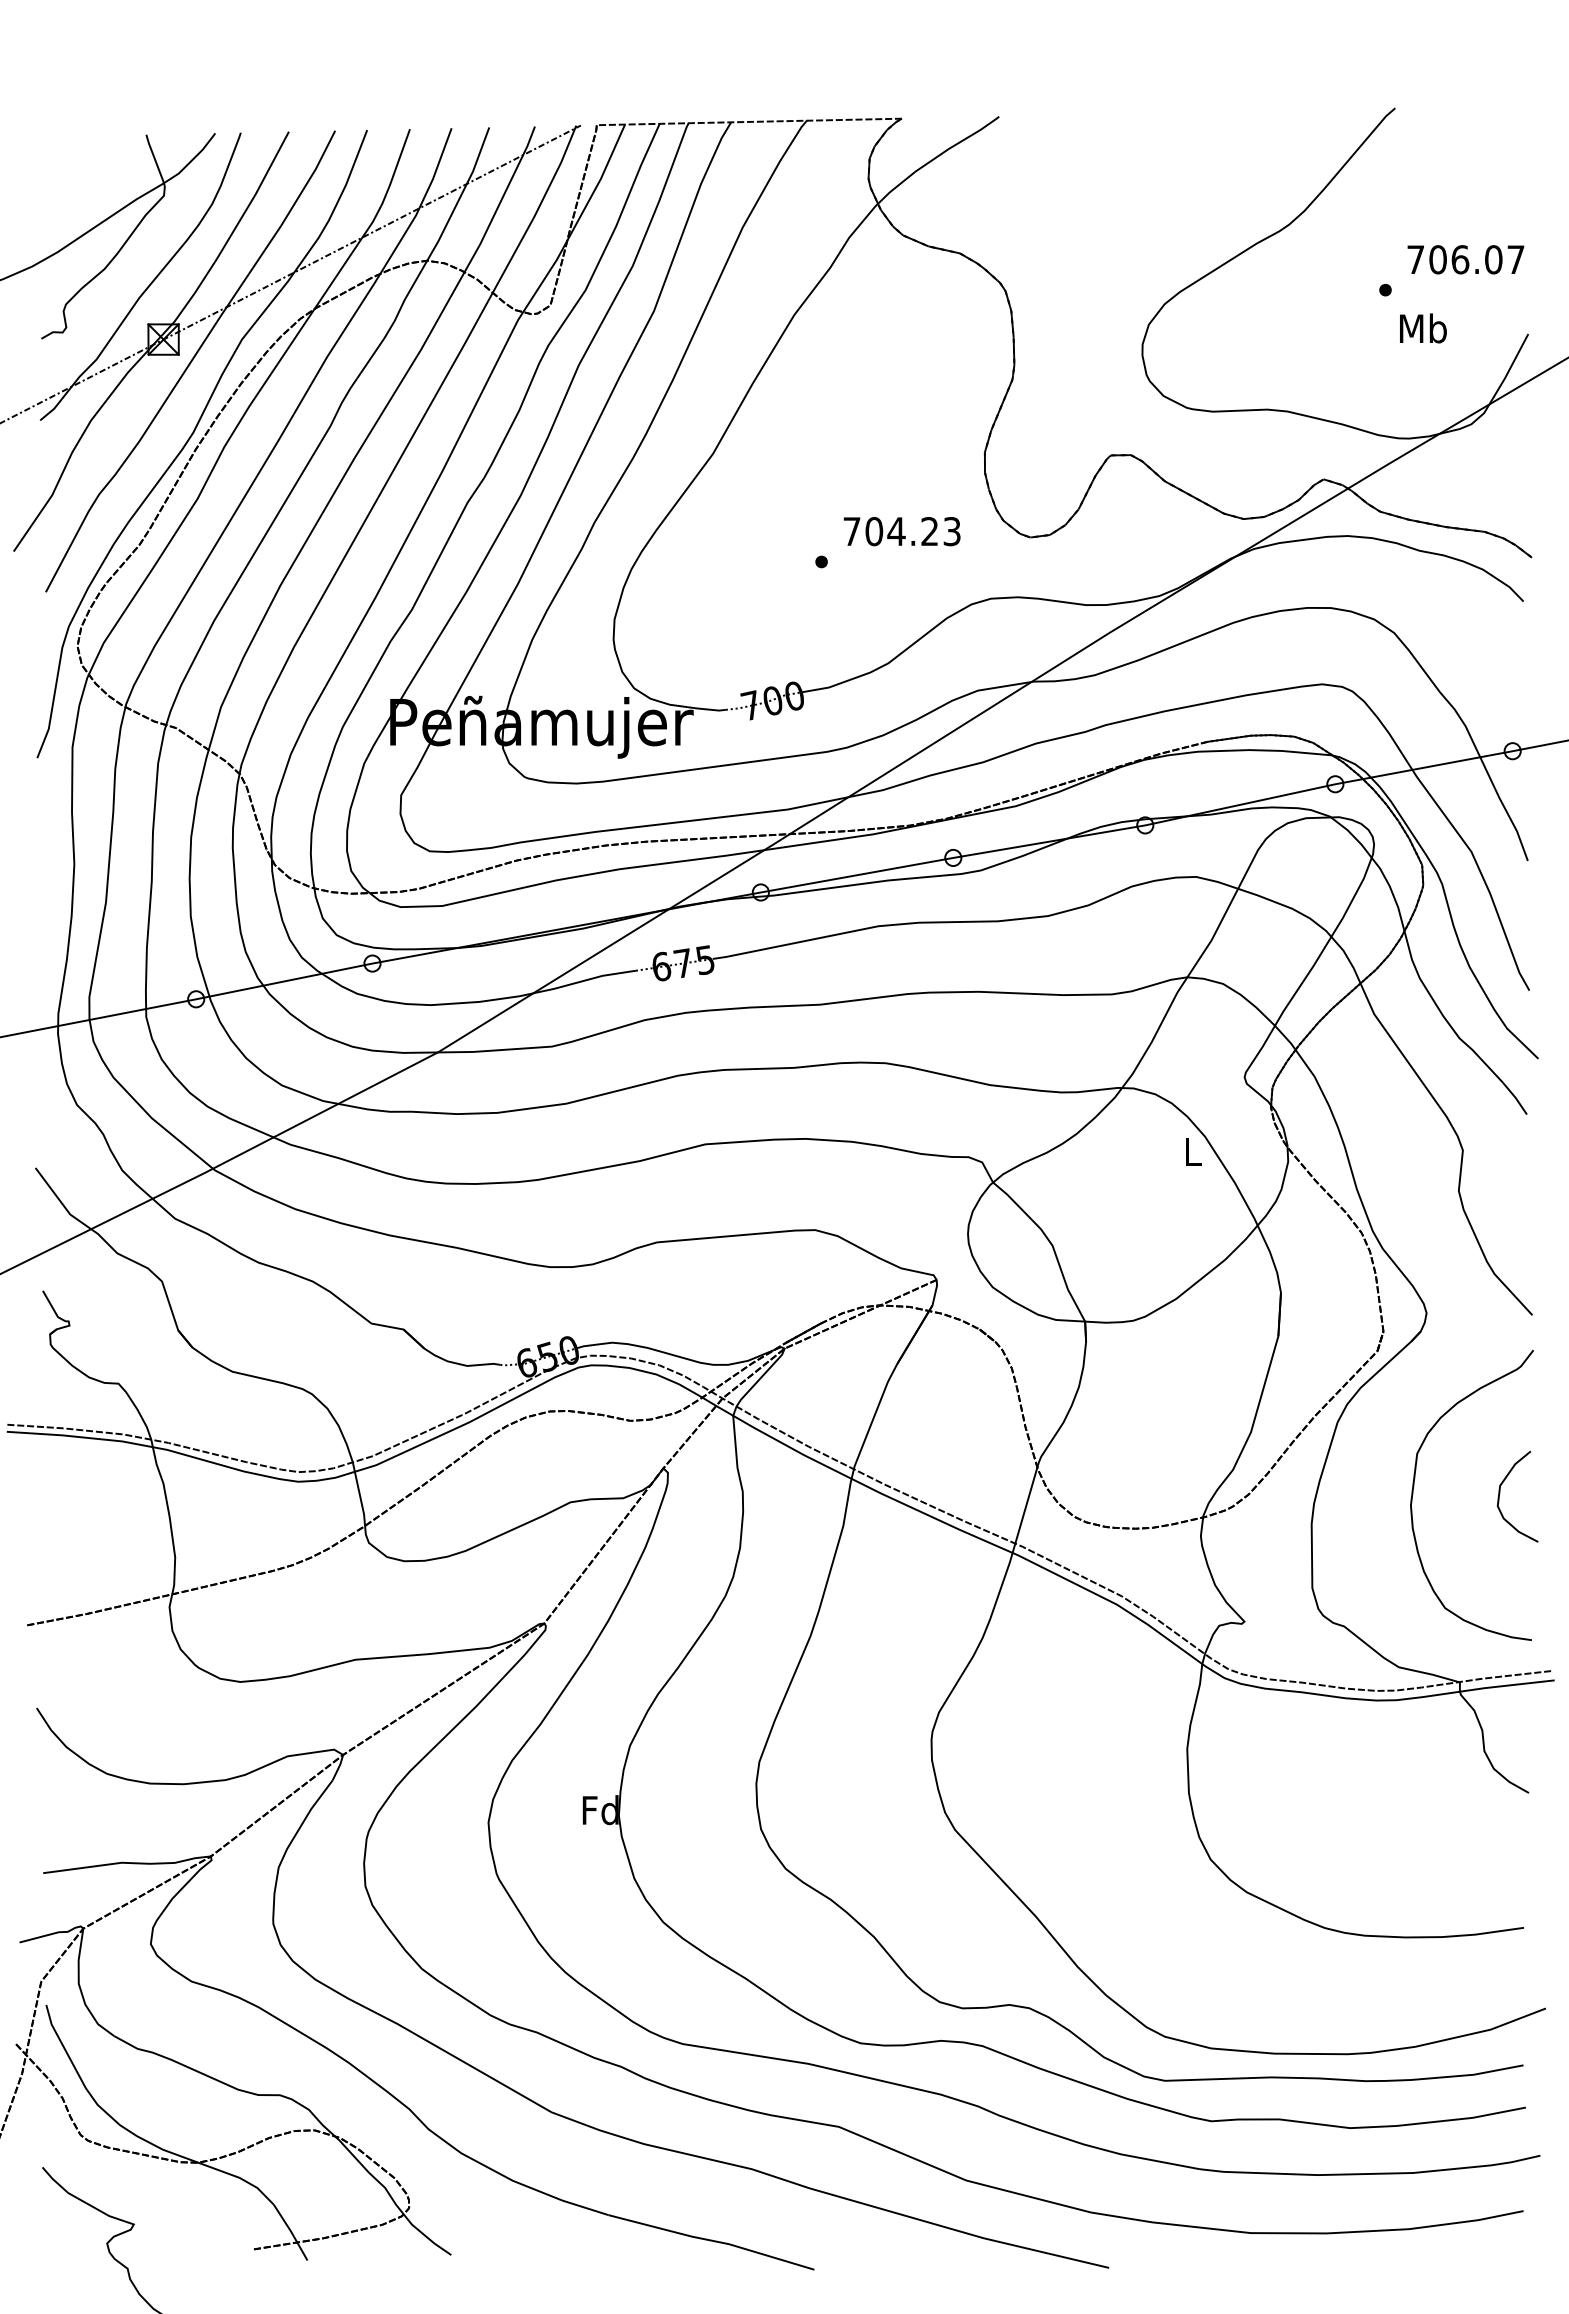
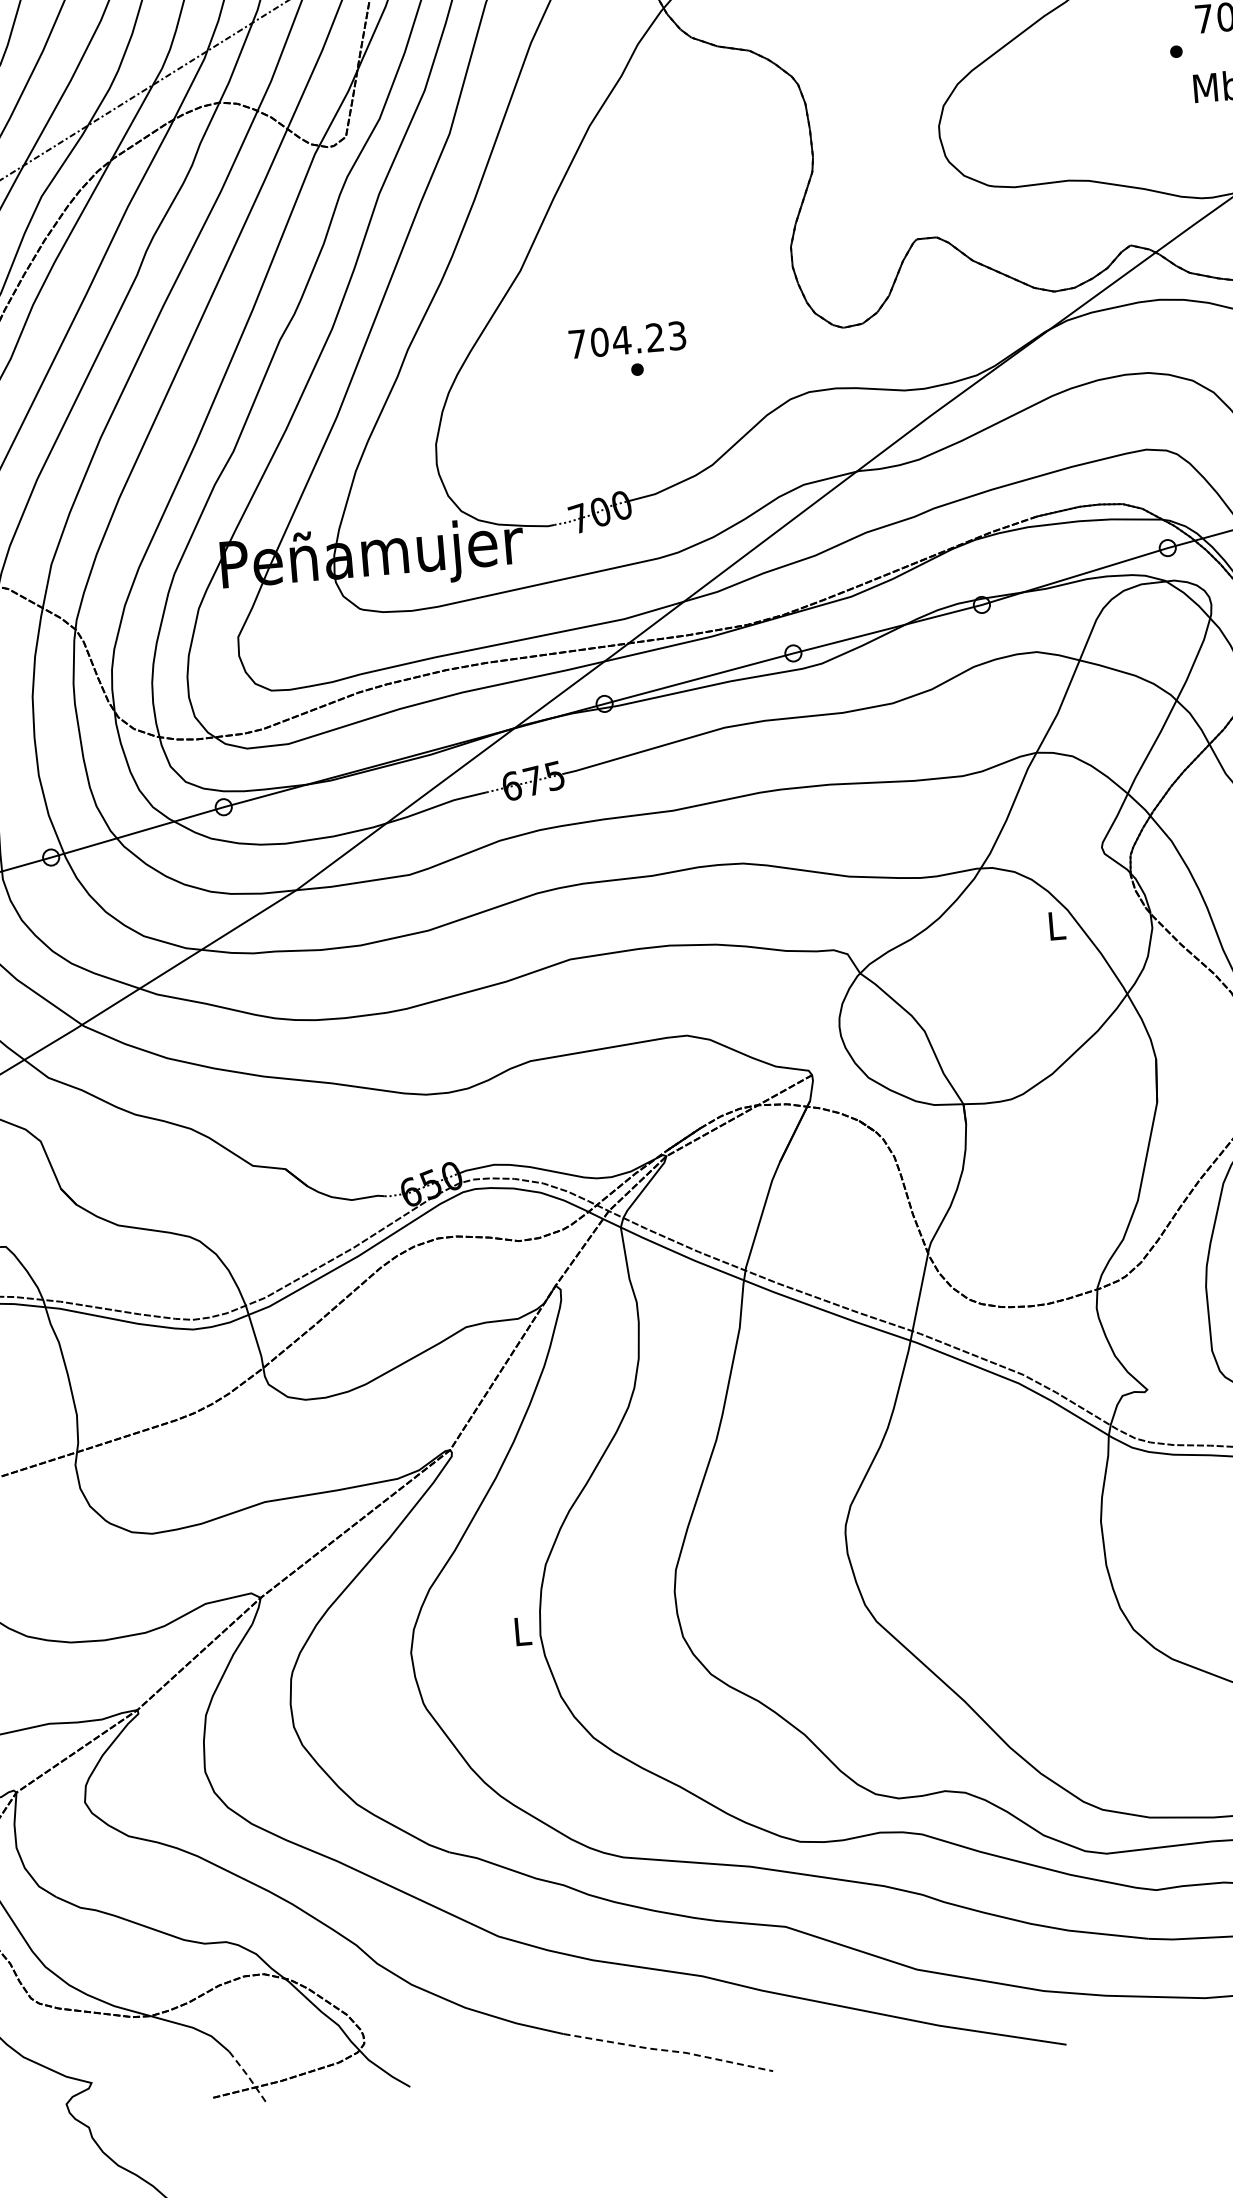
text: (901, 531) -> (626, 339), moved
text: (600, 1810) -> (521, 1631), Fd -> L
line: (291, 2231) -> (249, 2076), solid -> dashed
line: (712, 2240) -> (669, 2050), solid -> dashed

